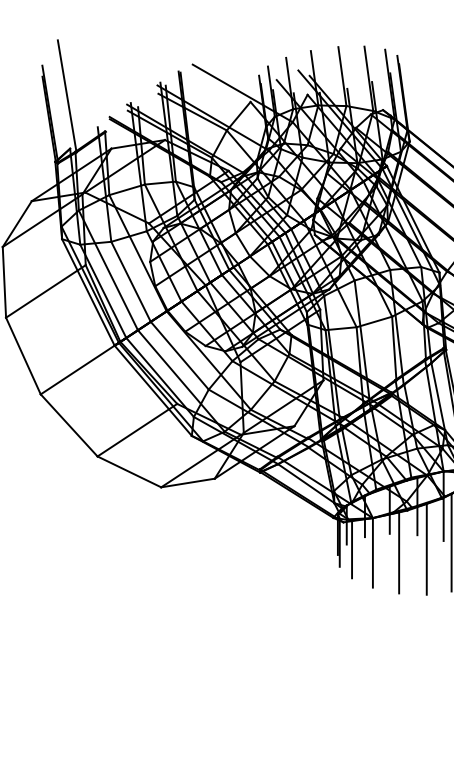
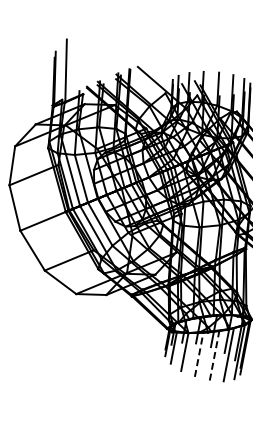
line: (426, 548) -> (214, 355), solid -> dashed
line: (399, 552) -> (199, 354), solid -> dashed

